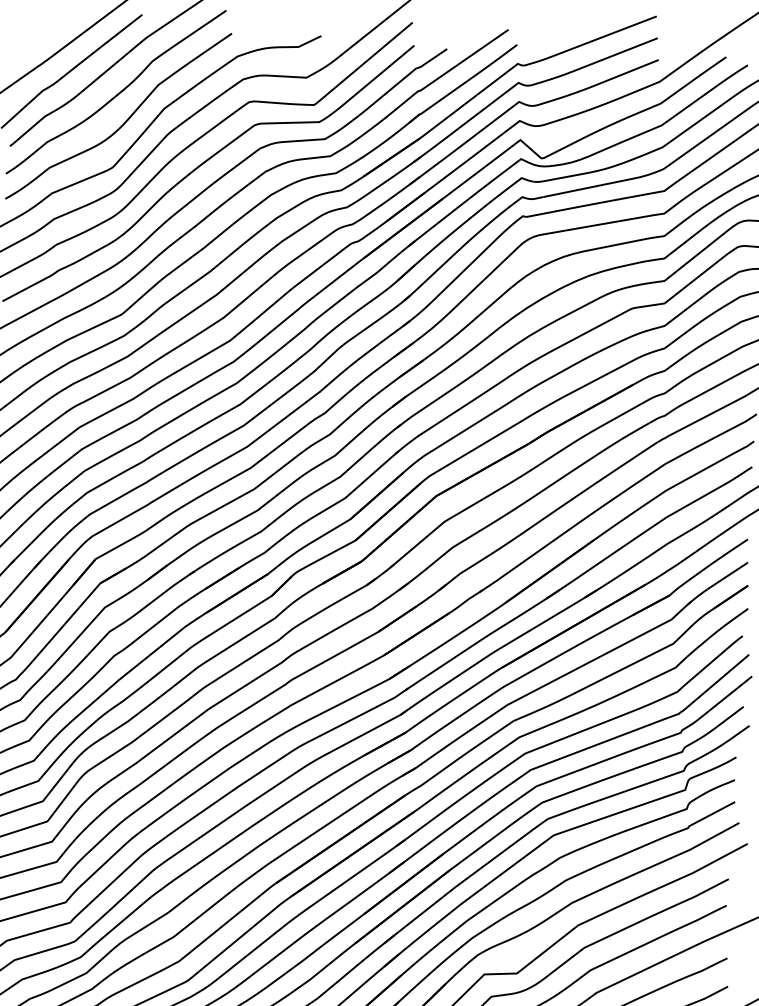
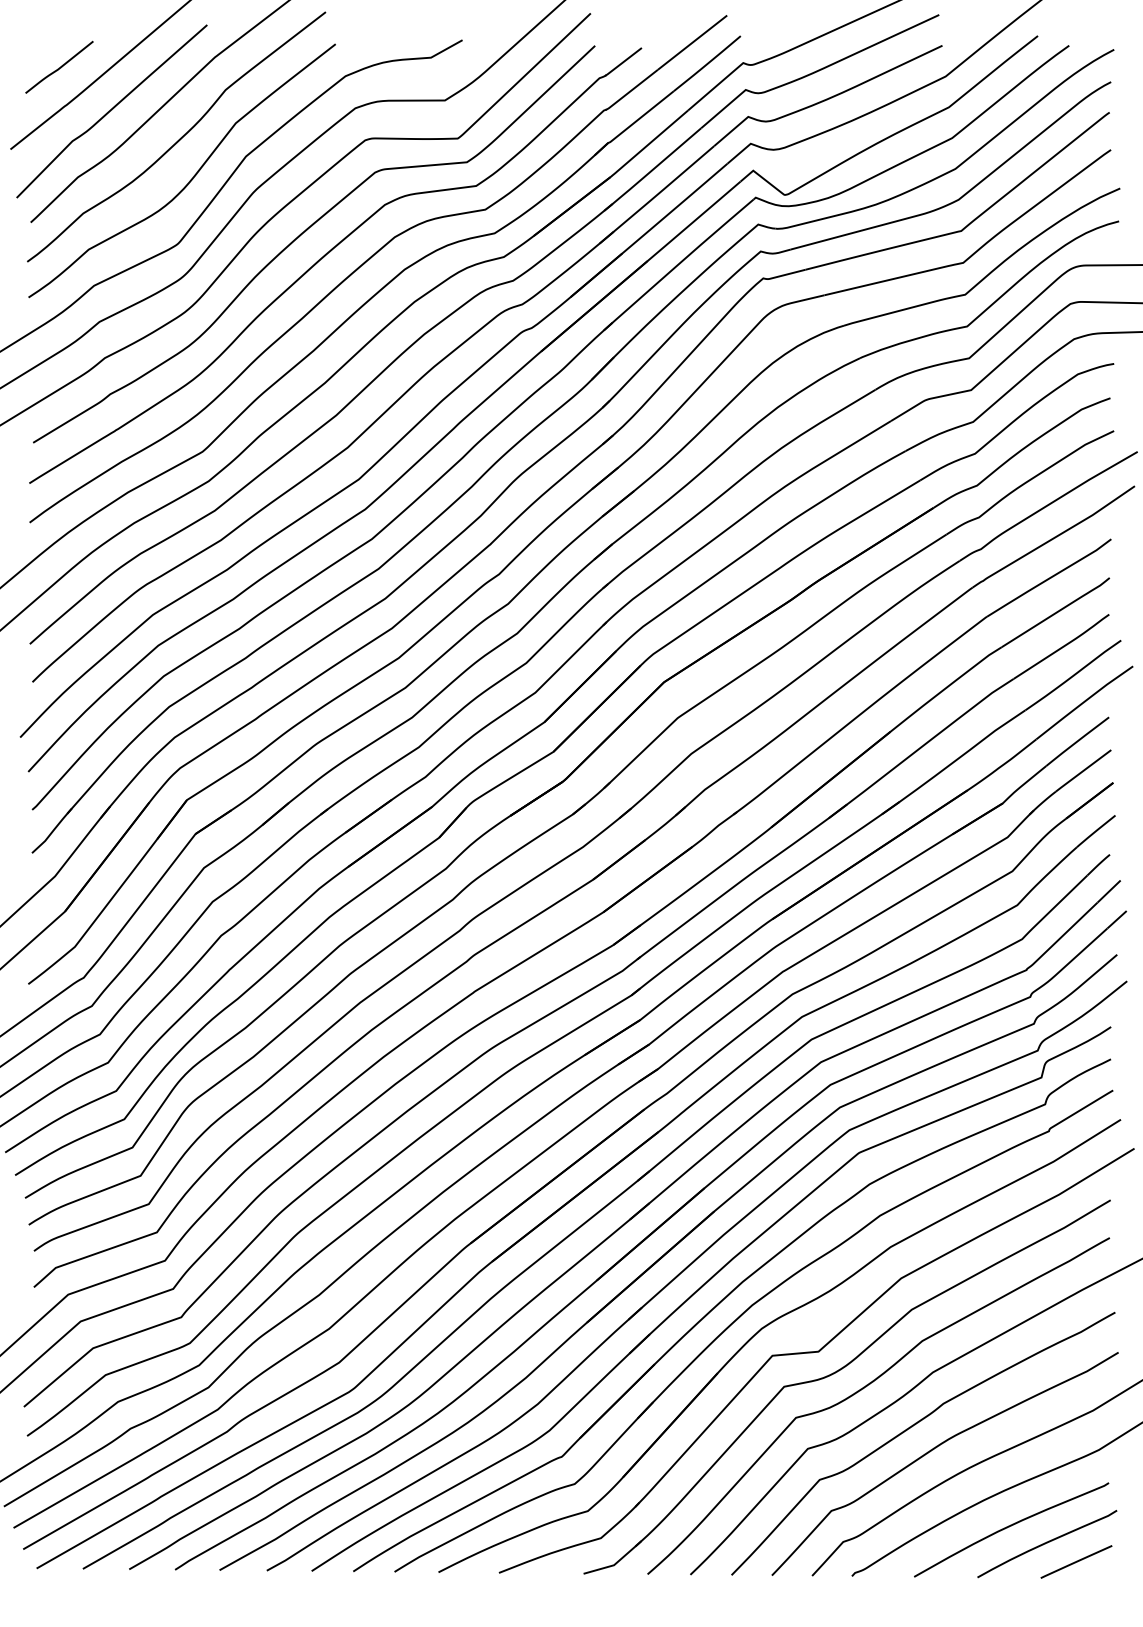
curve: (37, 37) -> (60, 66), added

